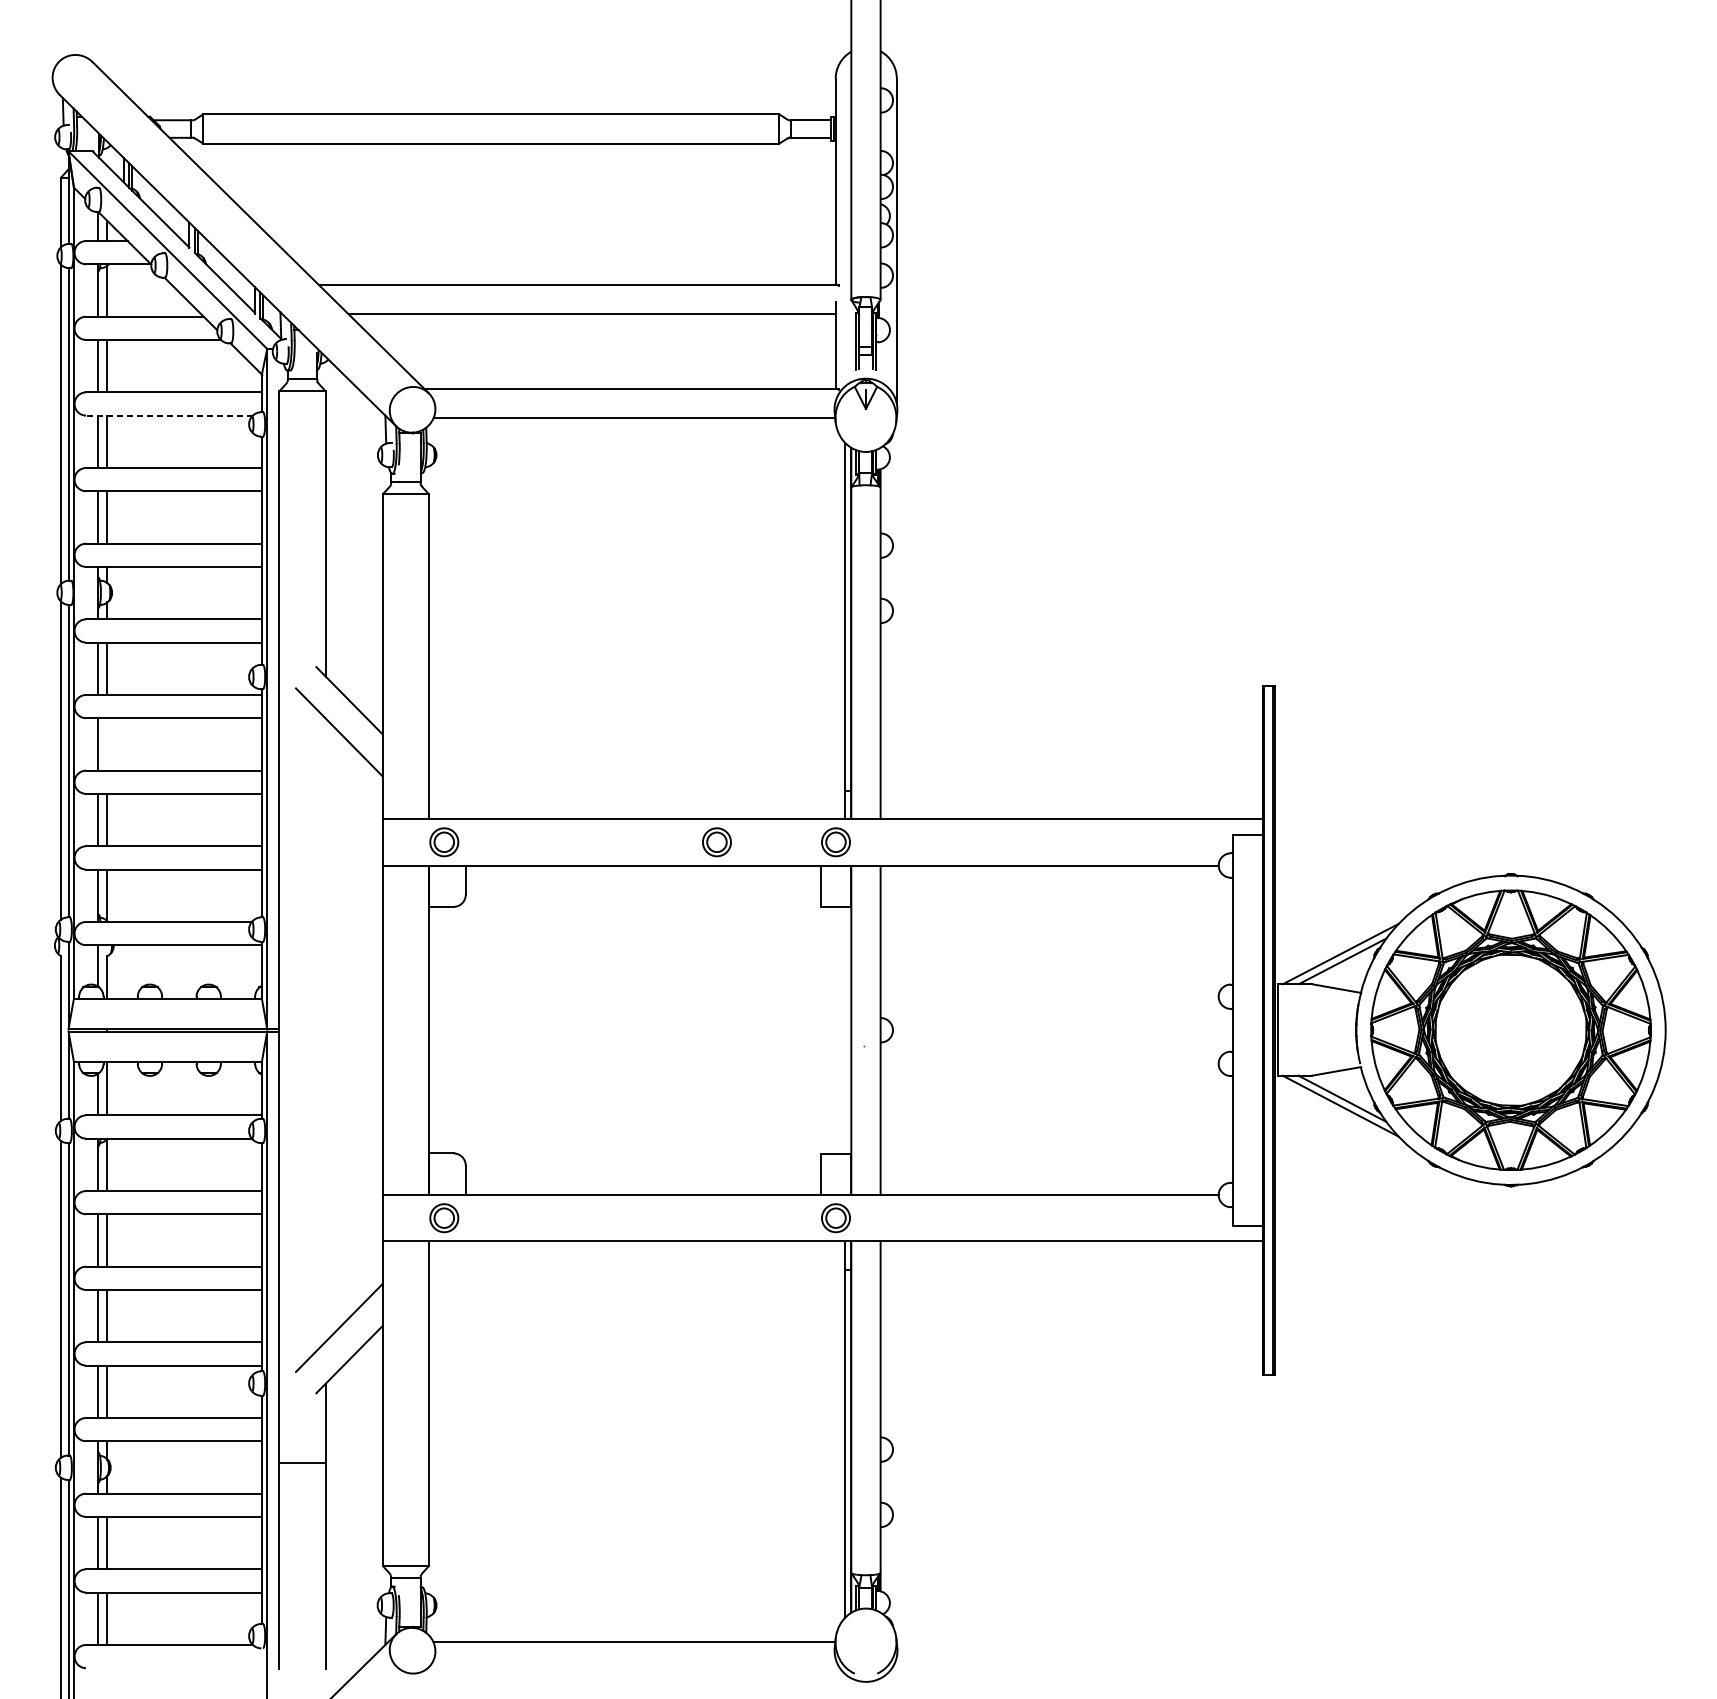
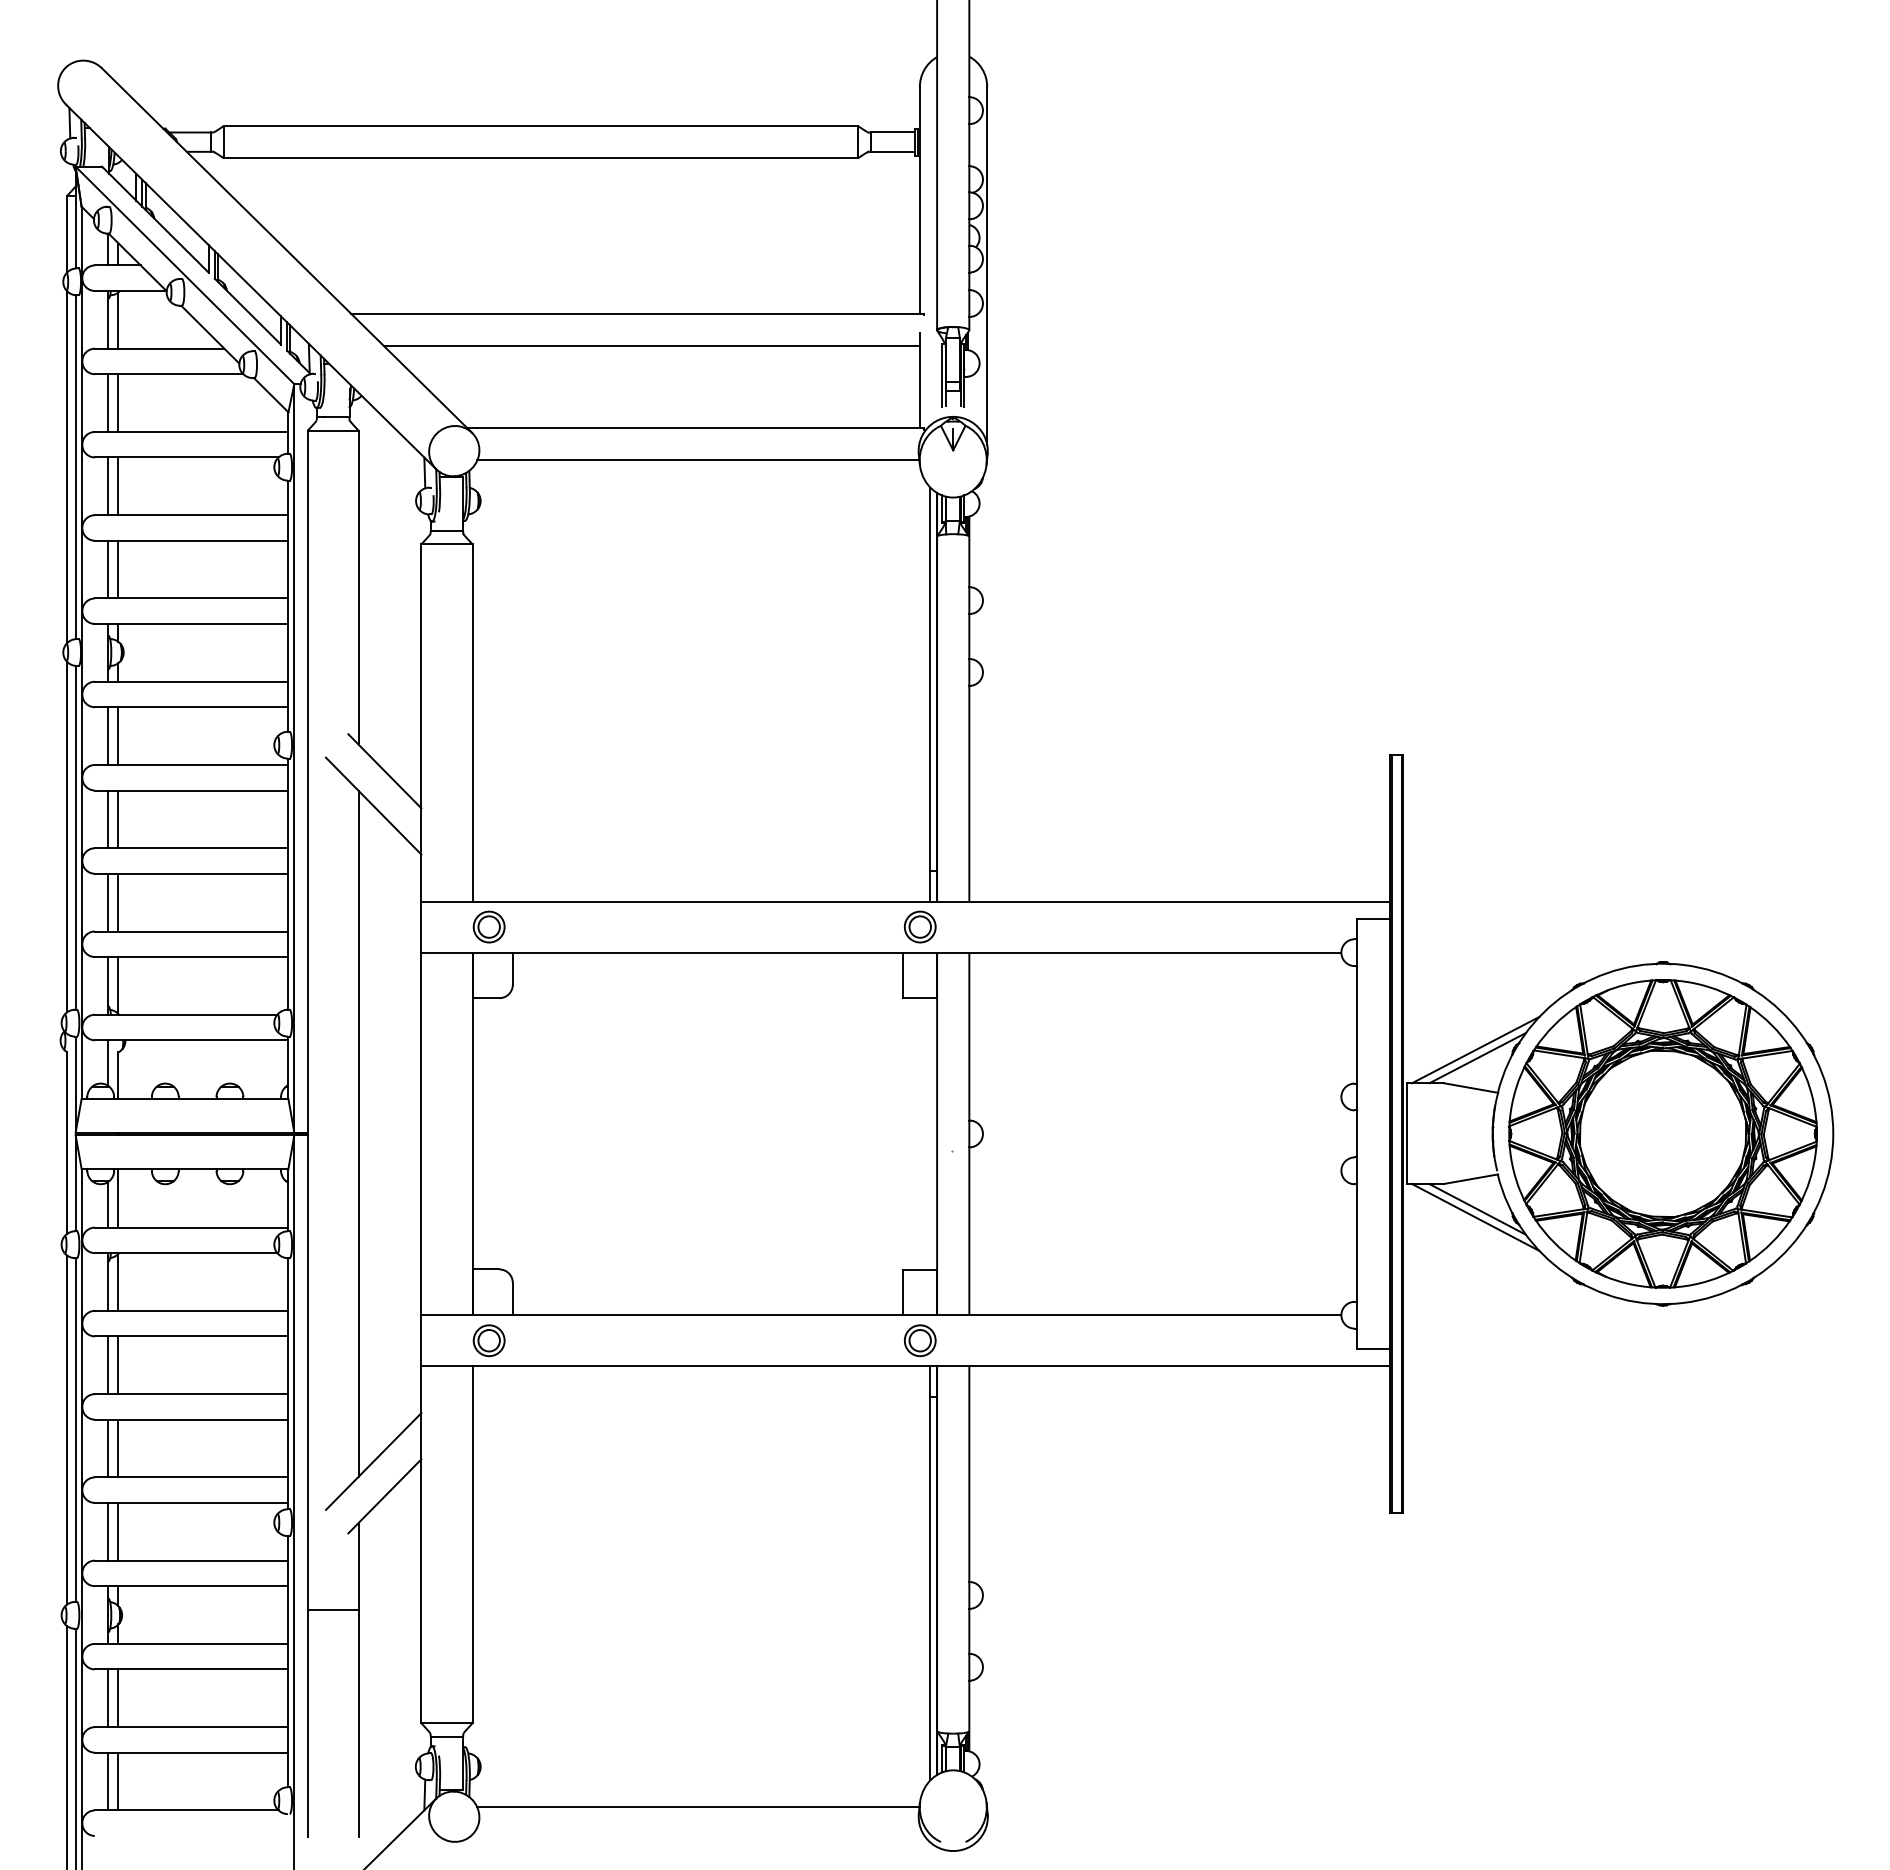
line: (169, 415) -> (186, 457), dashed -> solid
line: (107, 744) -> (118, 819), added
part: (716, 841) -> (788, 926), removed
line: (325, 1029) -> (358, 1133), added

